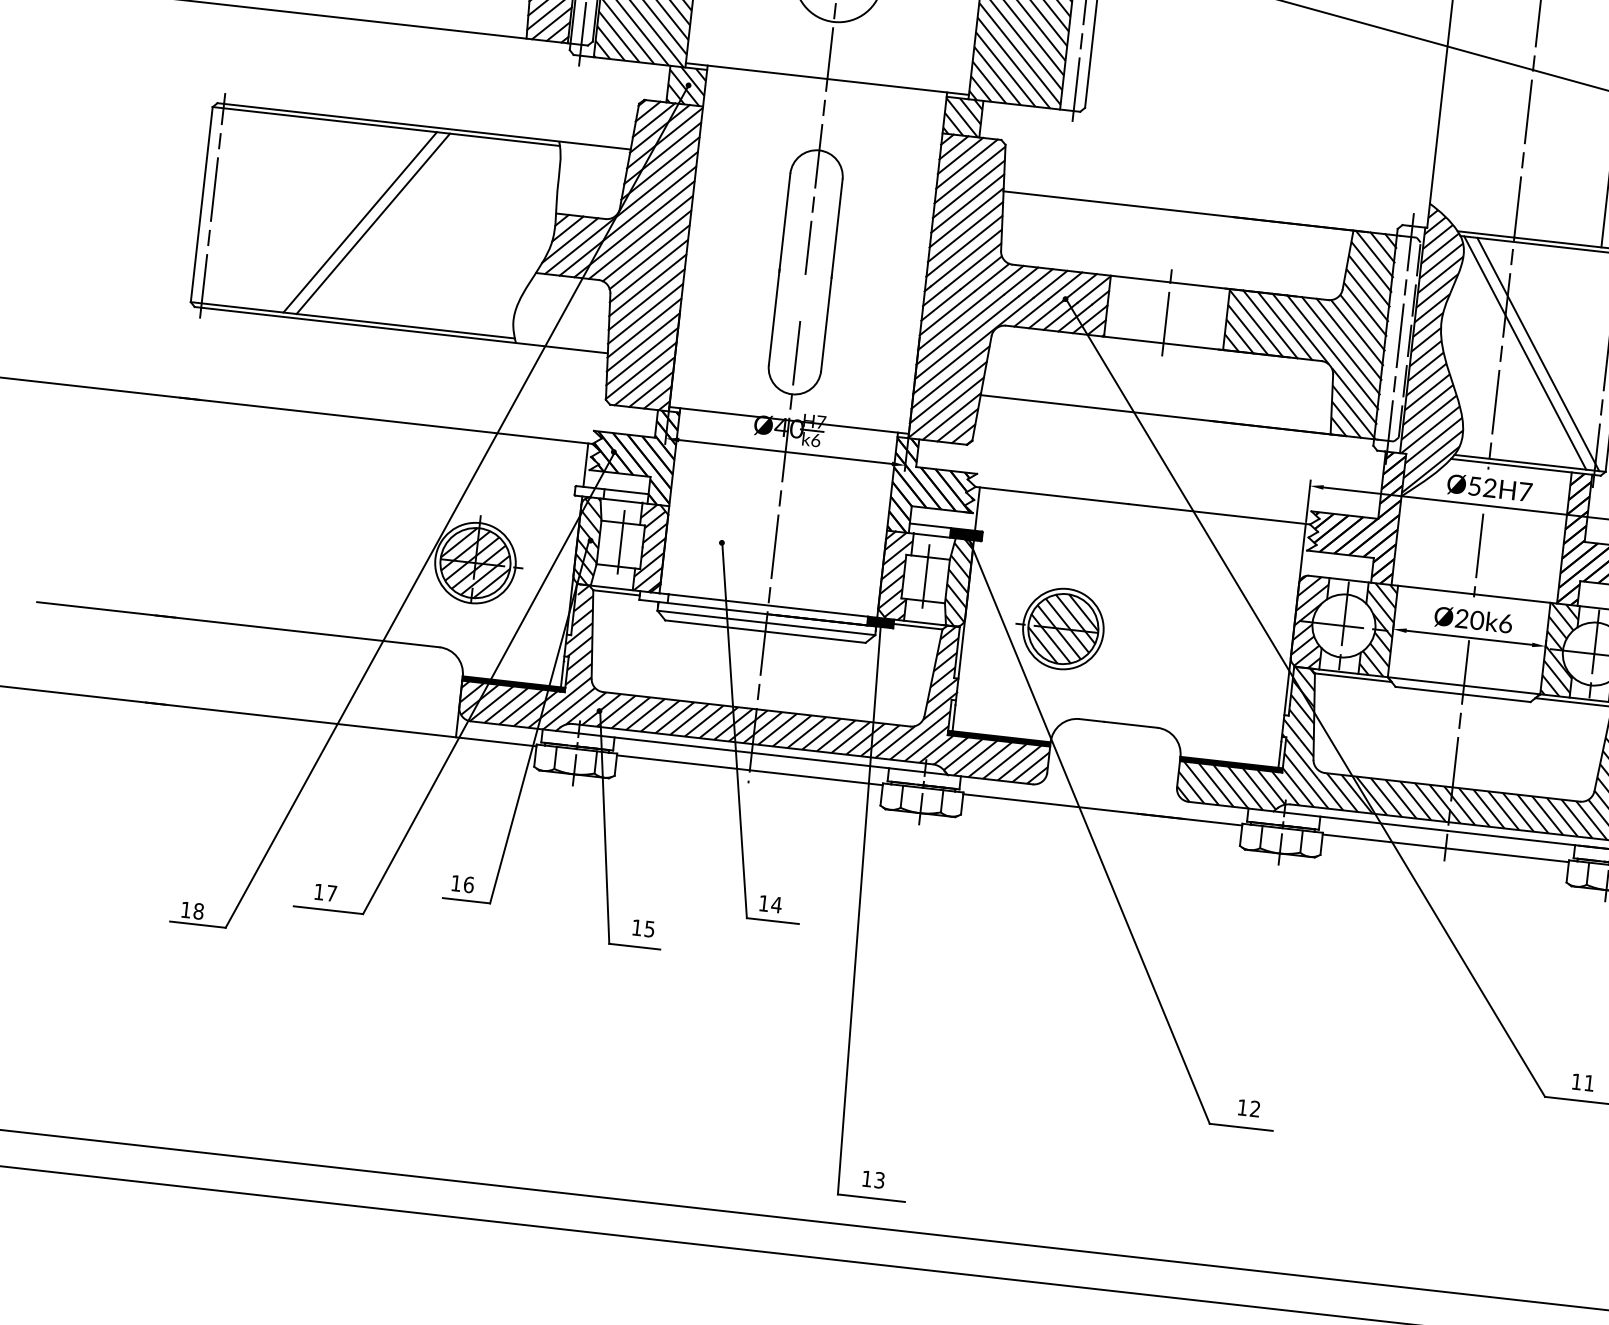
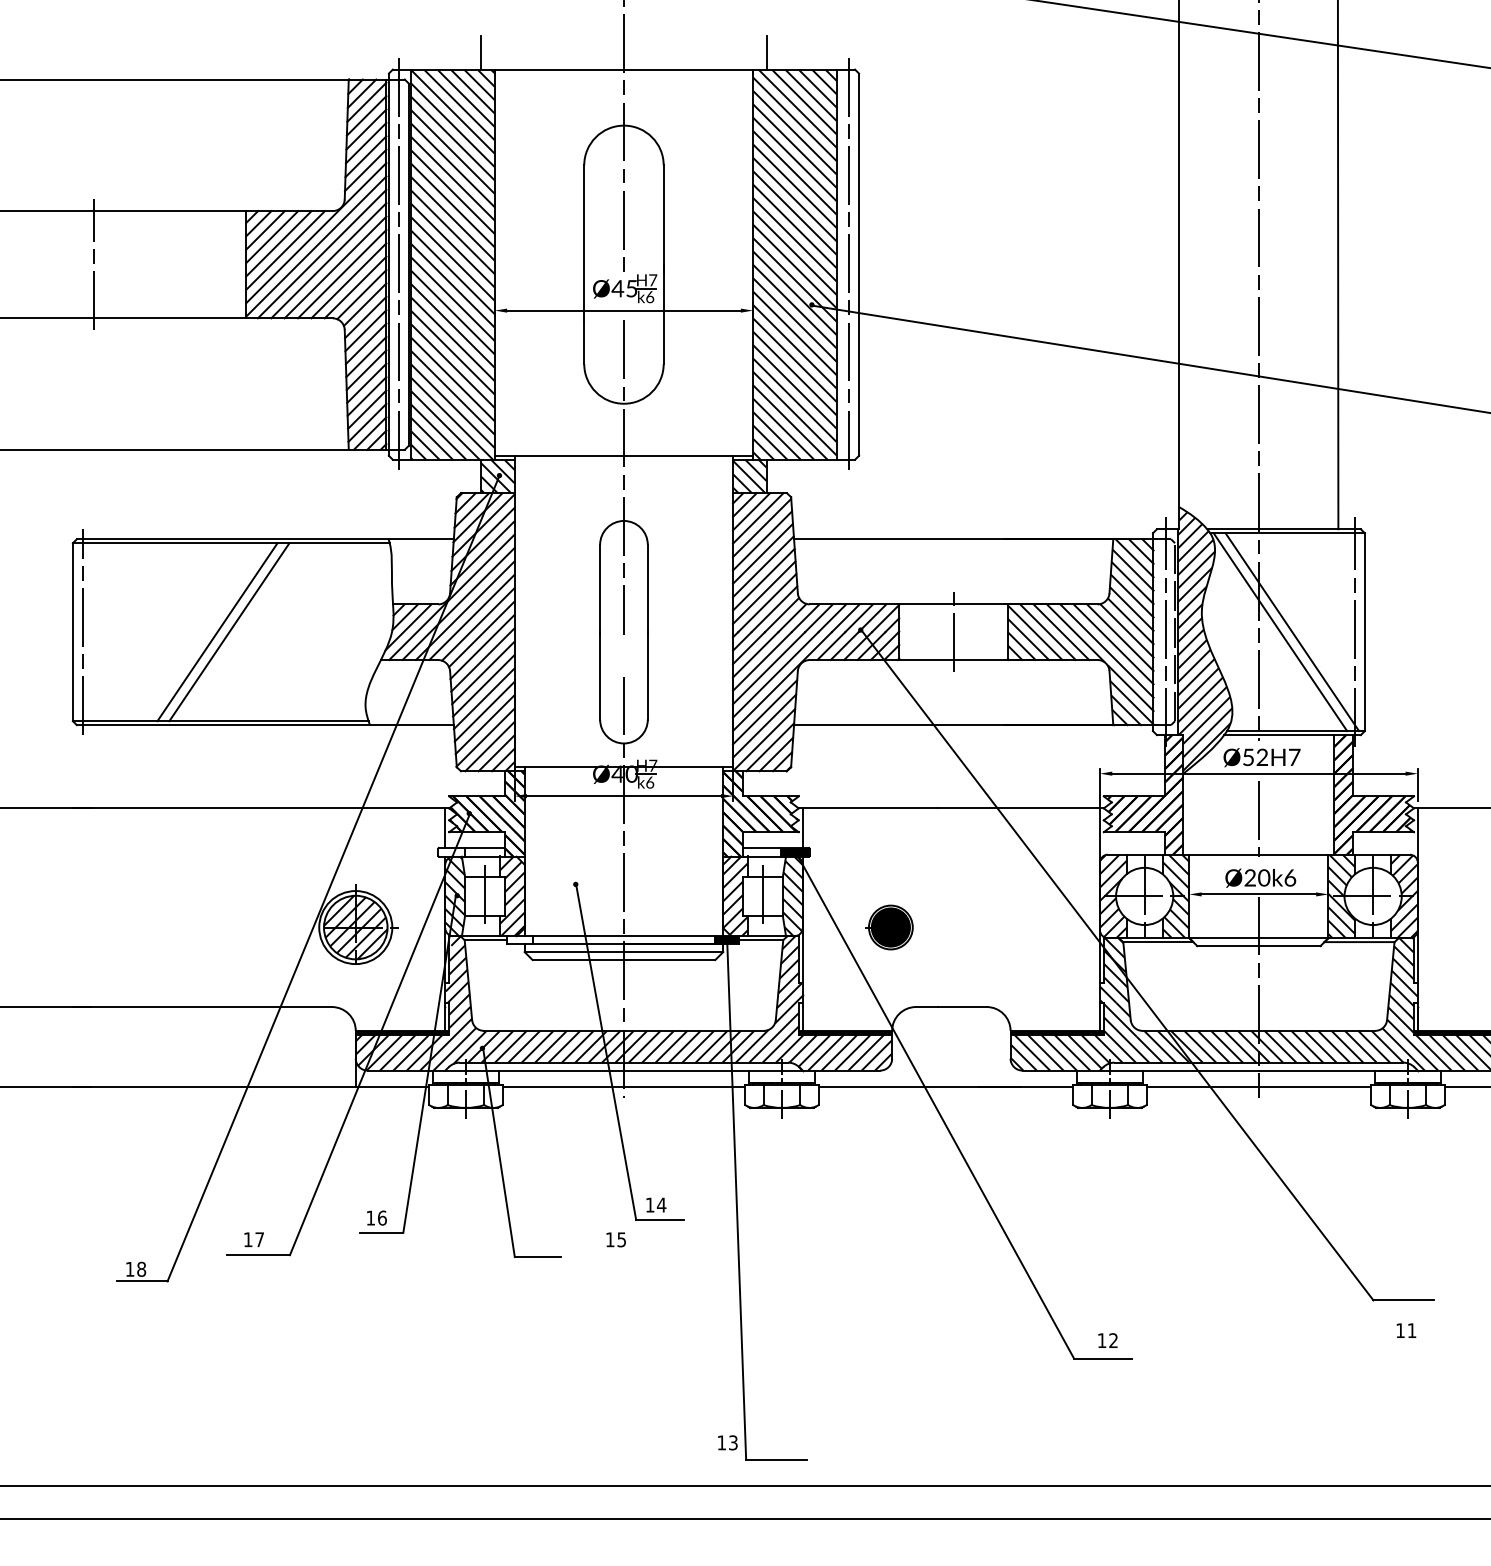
part: (1059, 628) -> (888, 927), size x0.6
text: (642, 928) -> (615, 1239), moved
text: (1583, 1082) -> (1406, 1330), moved
text: (873, 1179) -> (727, 1442), moved

